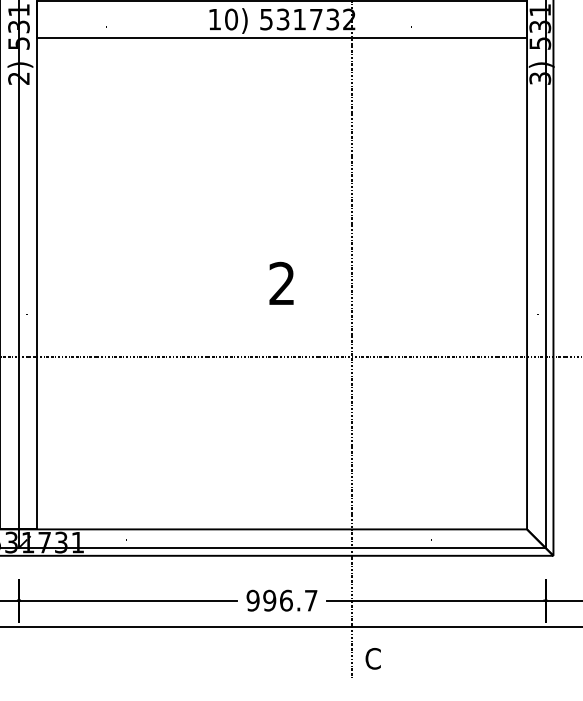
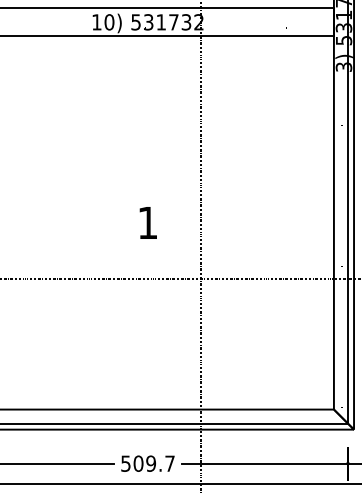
text: (281, 282) -> (147, 222), 2 -> 1
text: (269, 600) -> (138, 463), 996.7 -> 509.7

